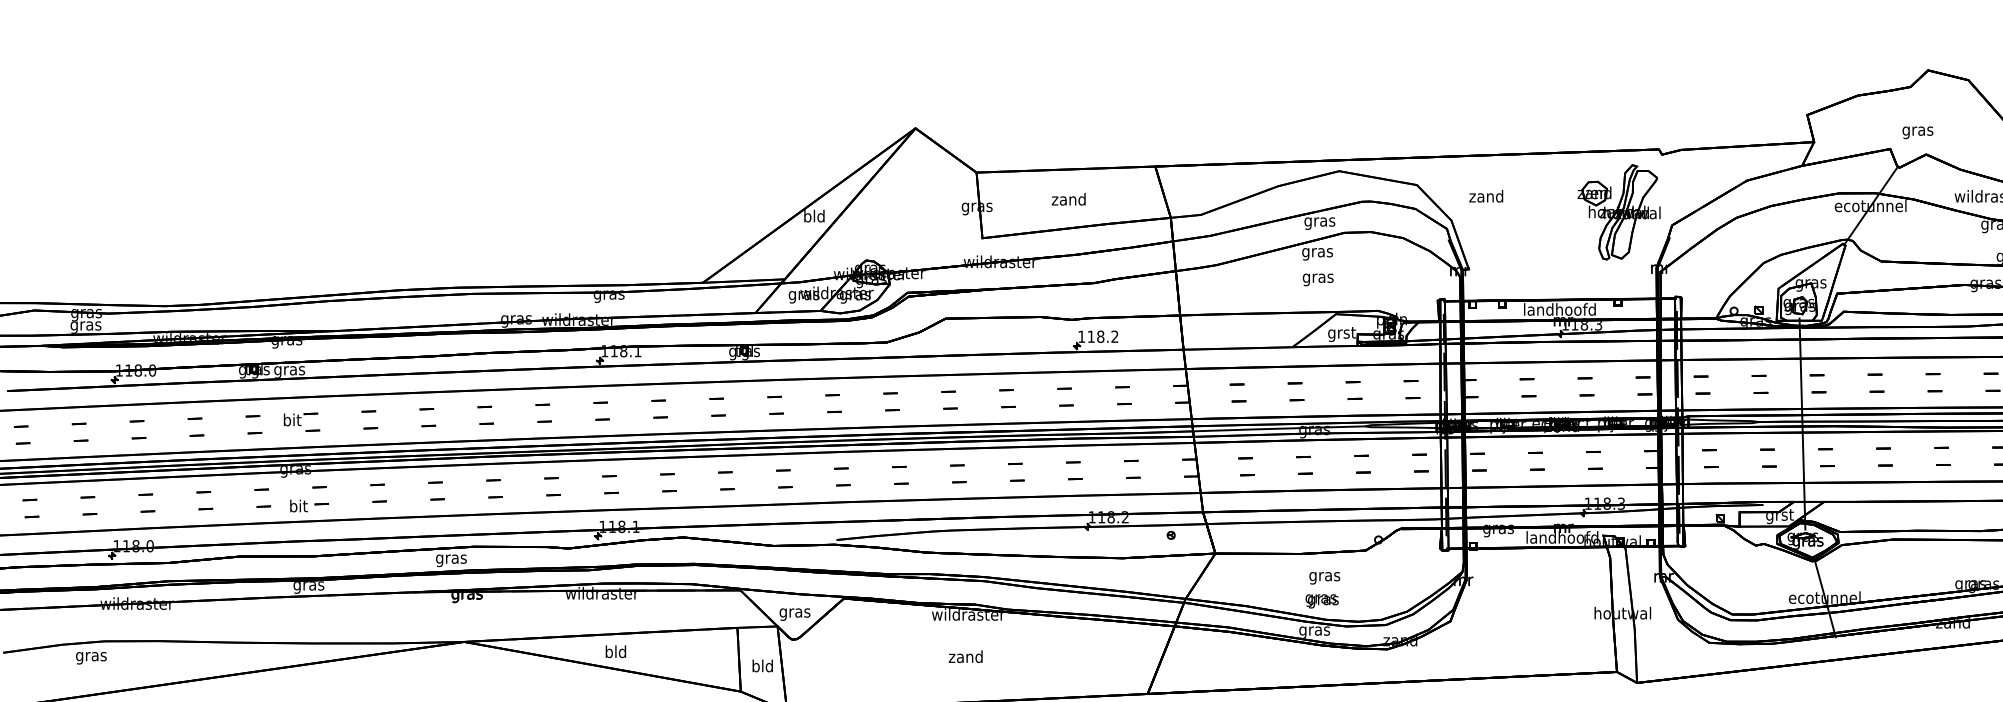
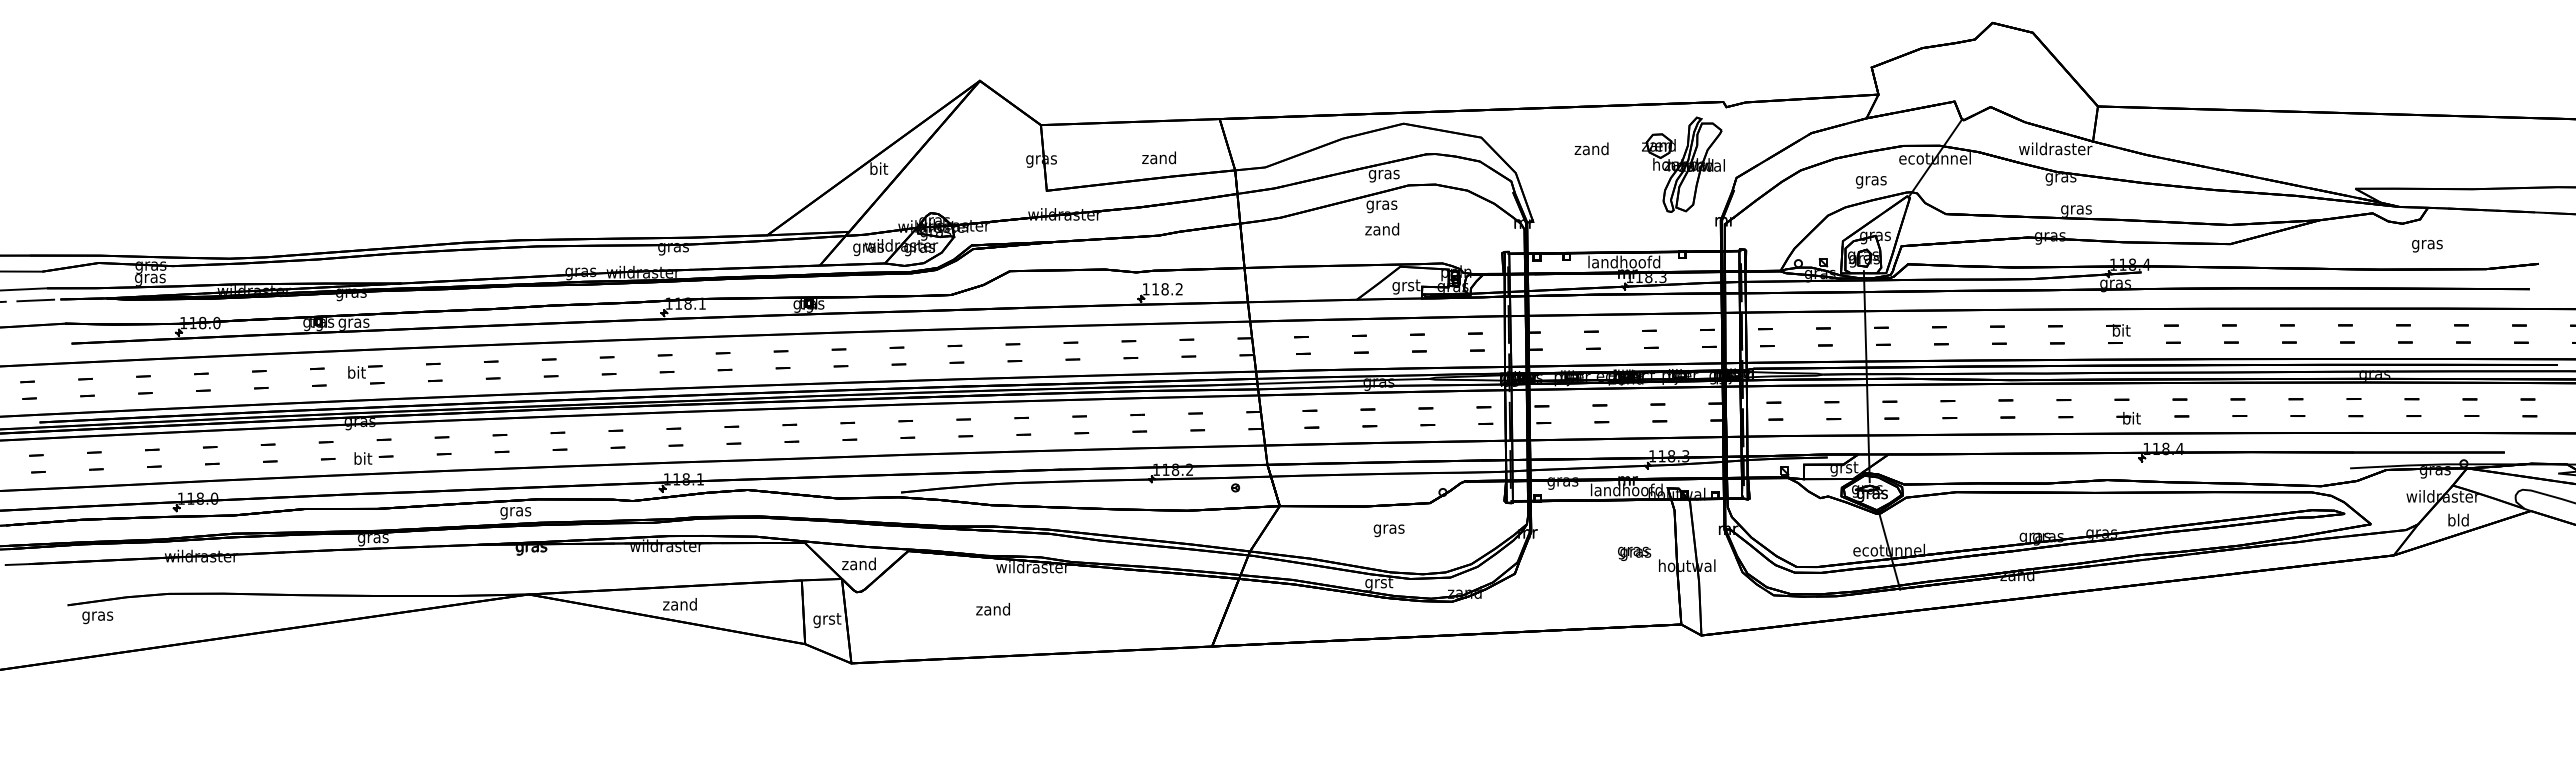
text: (1917, 132) -> (1870, 182), moved
text: (1486, 195) -> (1591, 148), moved
text: (1068, 198) -> (1158, 157), moved
text: (814, 215) -> (878, 168), bld -> bit
text: (1318, 277) -> (1382, 230), gras -> zand
text: (1322, 600) -> (1634, 553), moved
text: (794, 612) -> (858, 565), gras -> zand
text: (1314, 630) -> (1378, 583), gras -> grst
text: (615, 651) -> (679, 604), bld -> zand
text: (965, 655) -> (992, 608), moved
text: (91, 657) -> (97, 617), moved
text: (763, 667) -> (827, 620), bld -> grst

